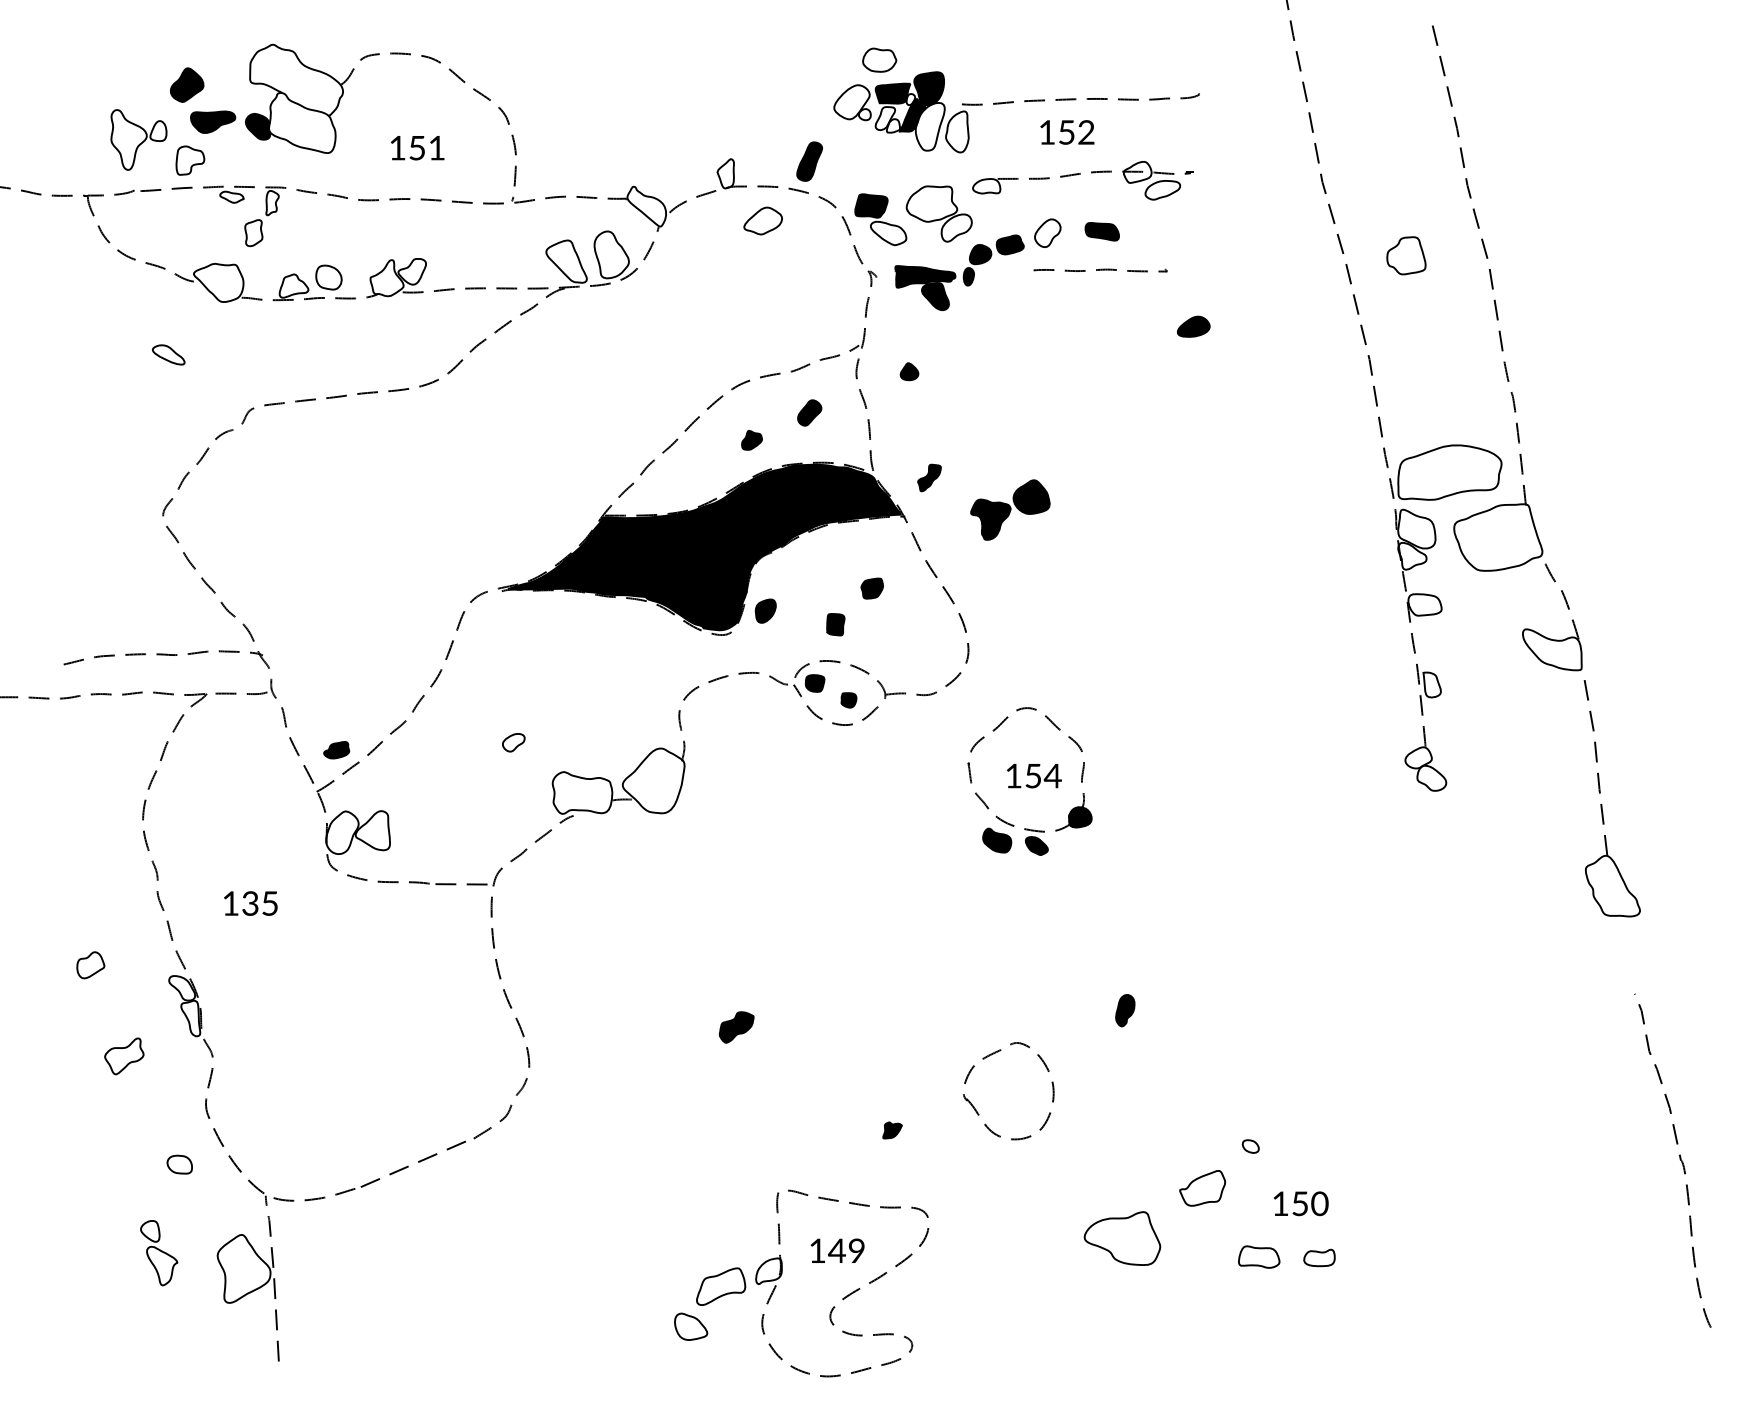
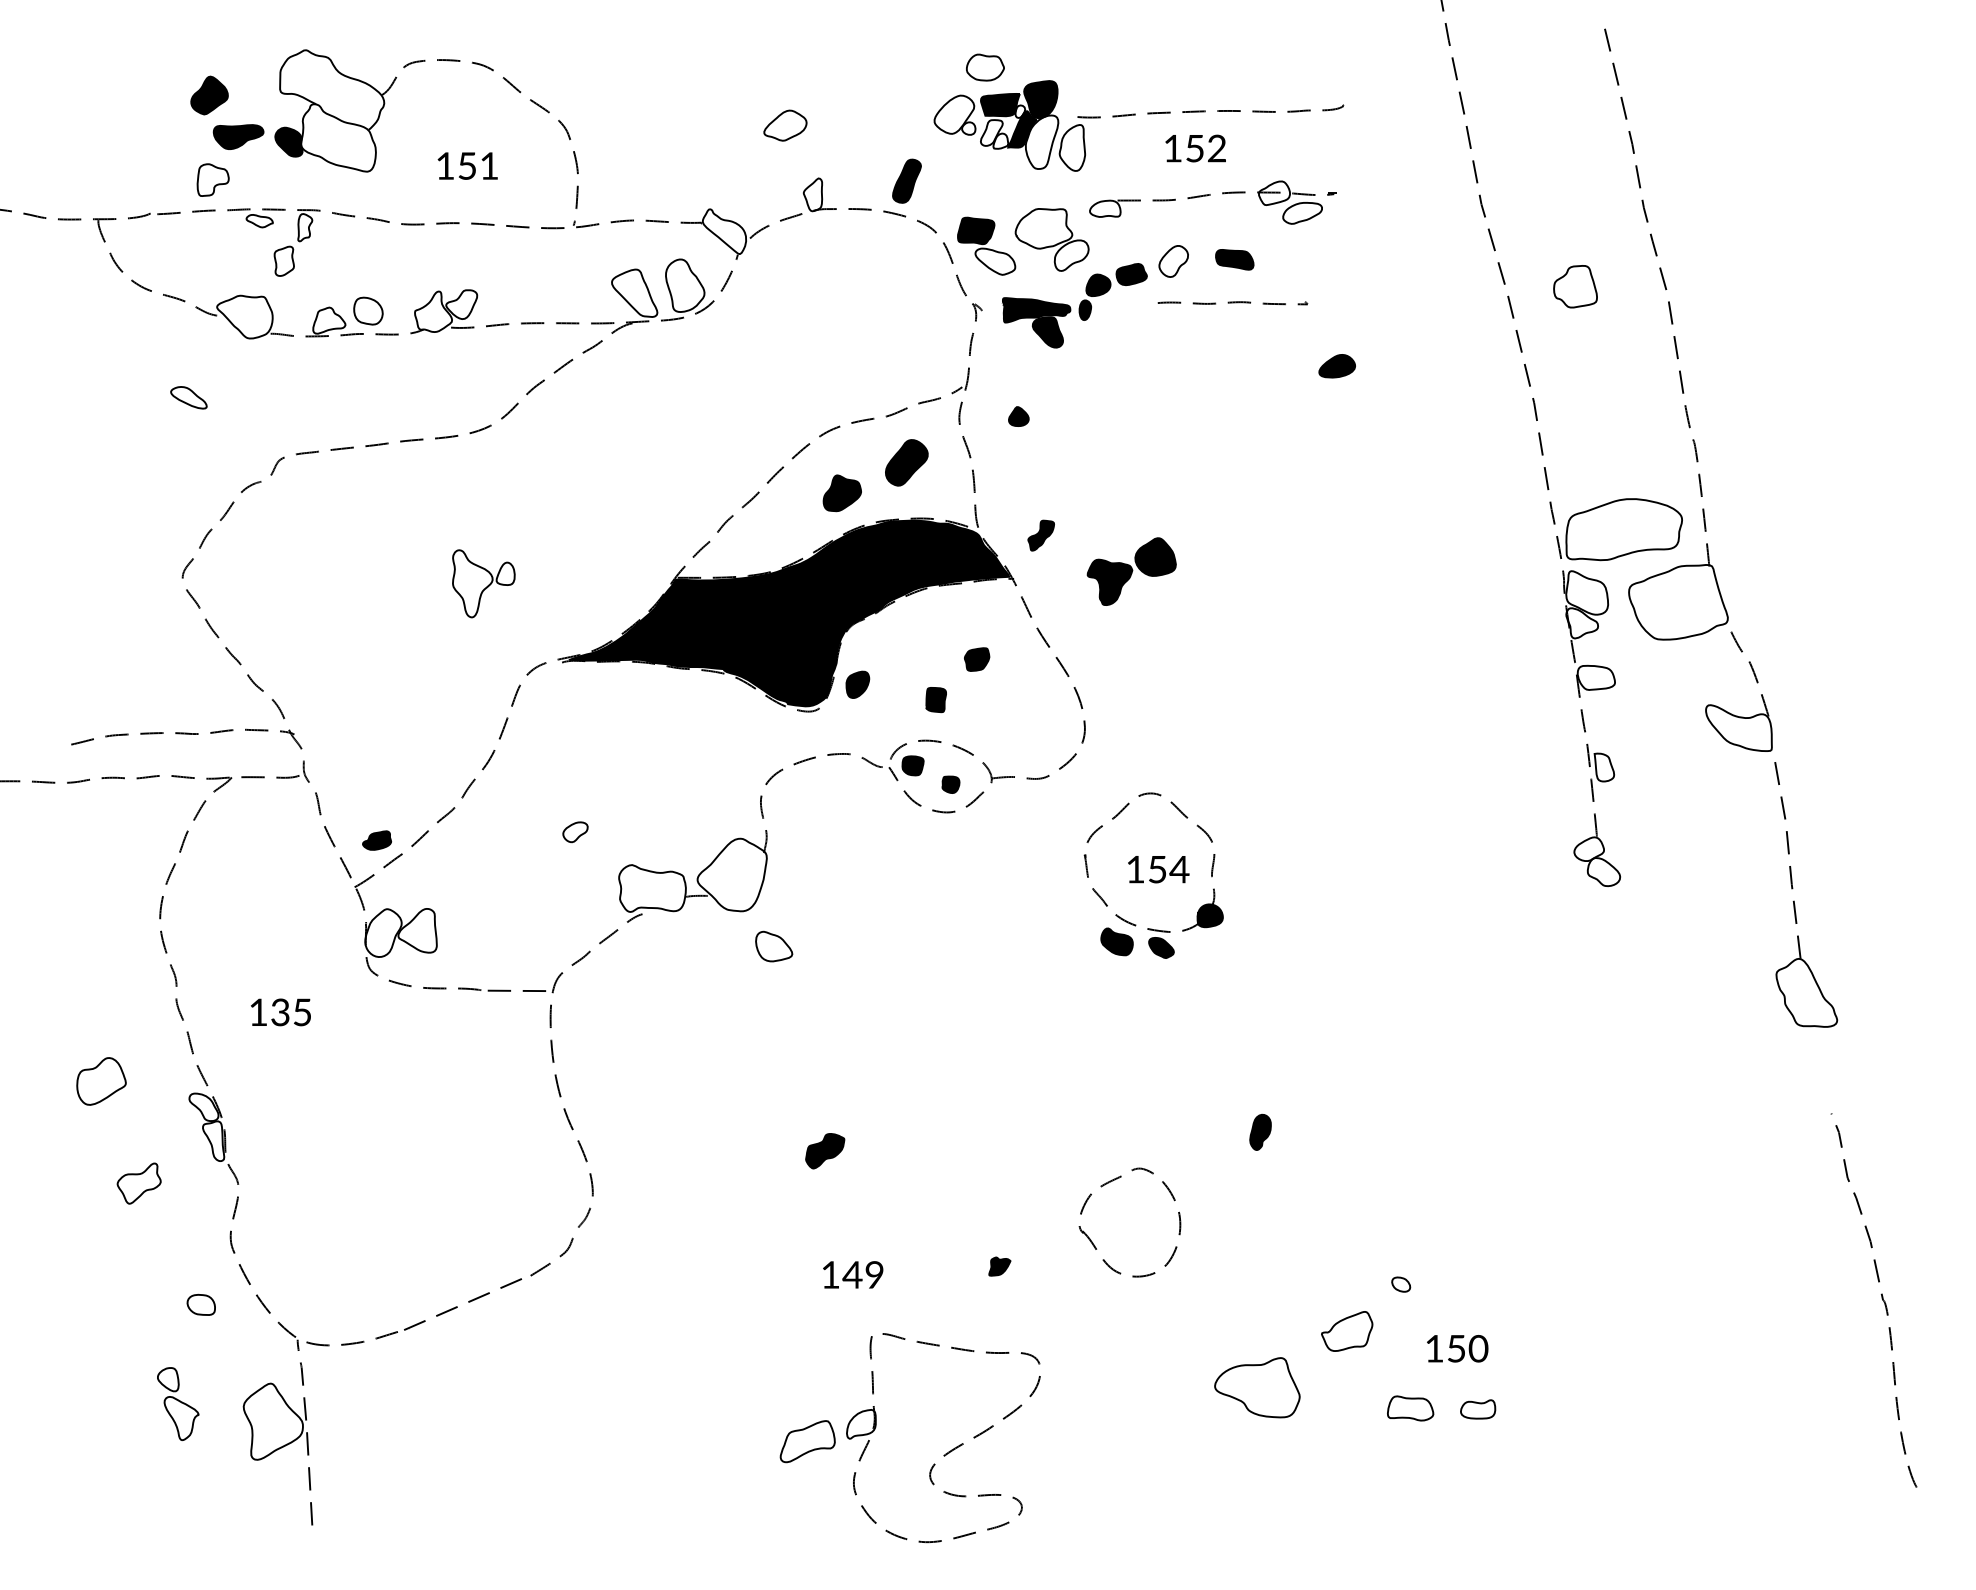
part: (138, 139) -> (483, 583), moved
part: (762, 220) -> (784, 125), moved
part: (809, 412) -> (906, 462), size x1.6
part: (751, 440) -> (841, 493), size x1.6
part: (90, 965) -> (101, 1081), size x1.6
text: (837, 1250) -> (853, 1274), moved
part: (691, 1326) -> (774, 946), moved

